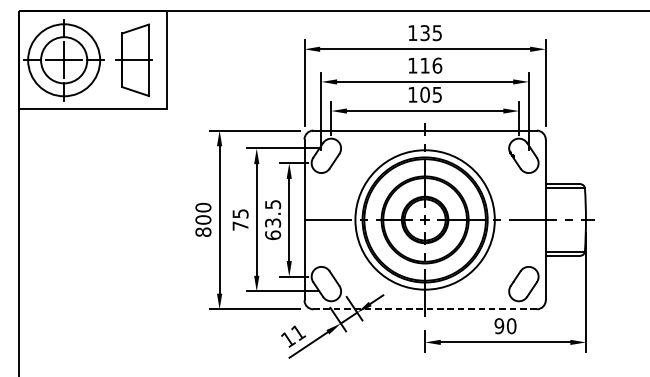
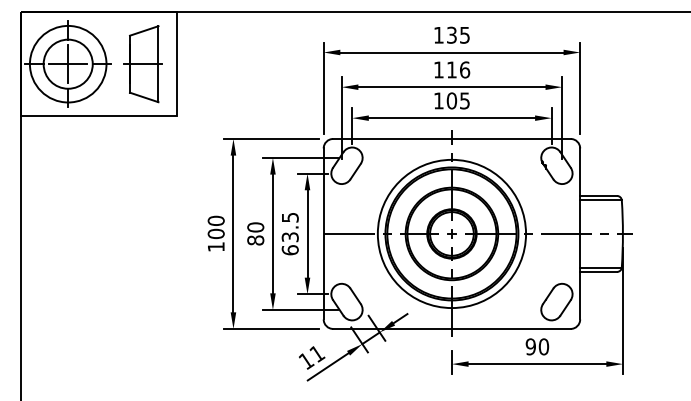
text: (240, 219) -> (255, 233), 75 -> 80
text: (202, 232) -> (215, 247), 800 -> 100
line: (424, 308) -> (451, 328), dashed -> solid

